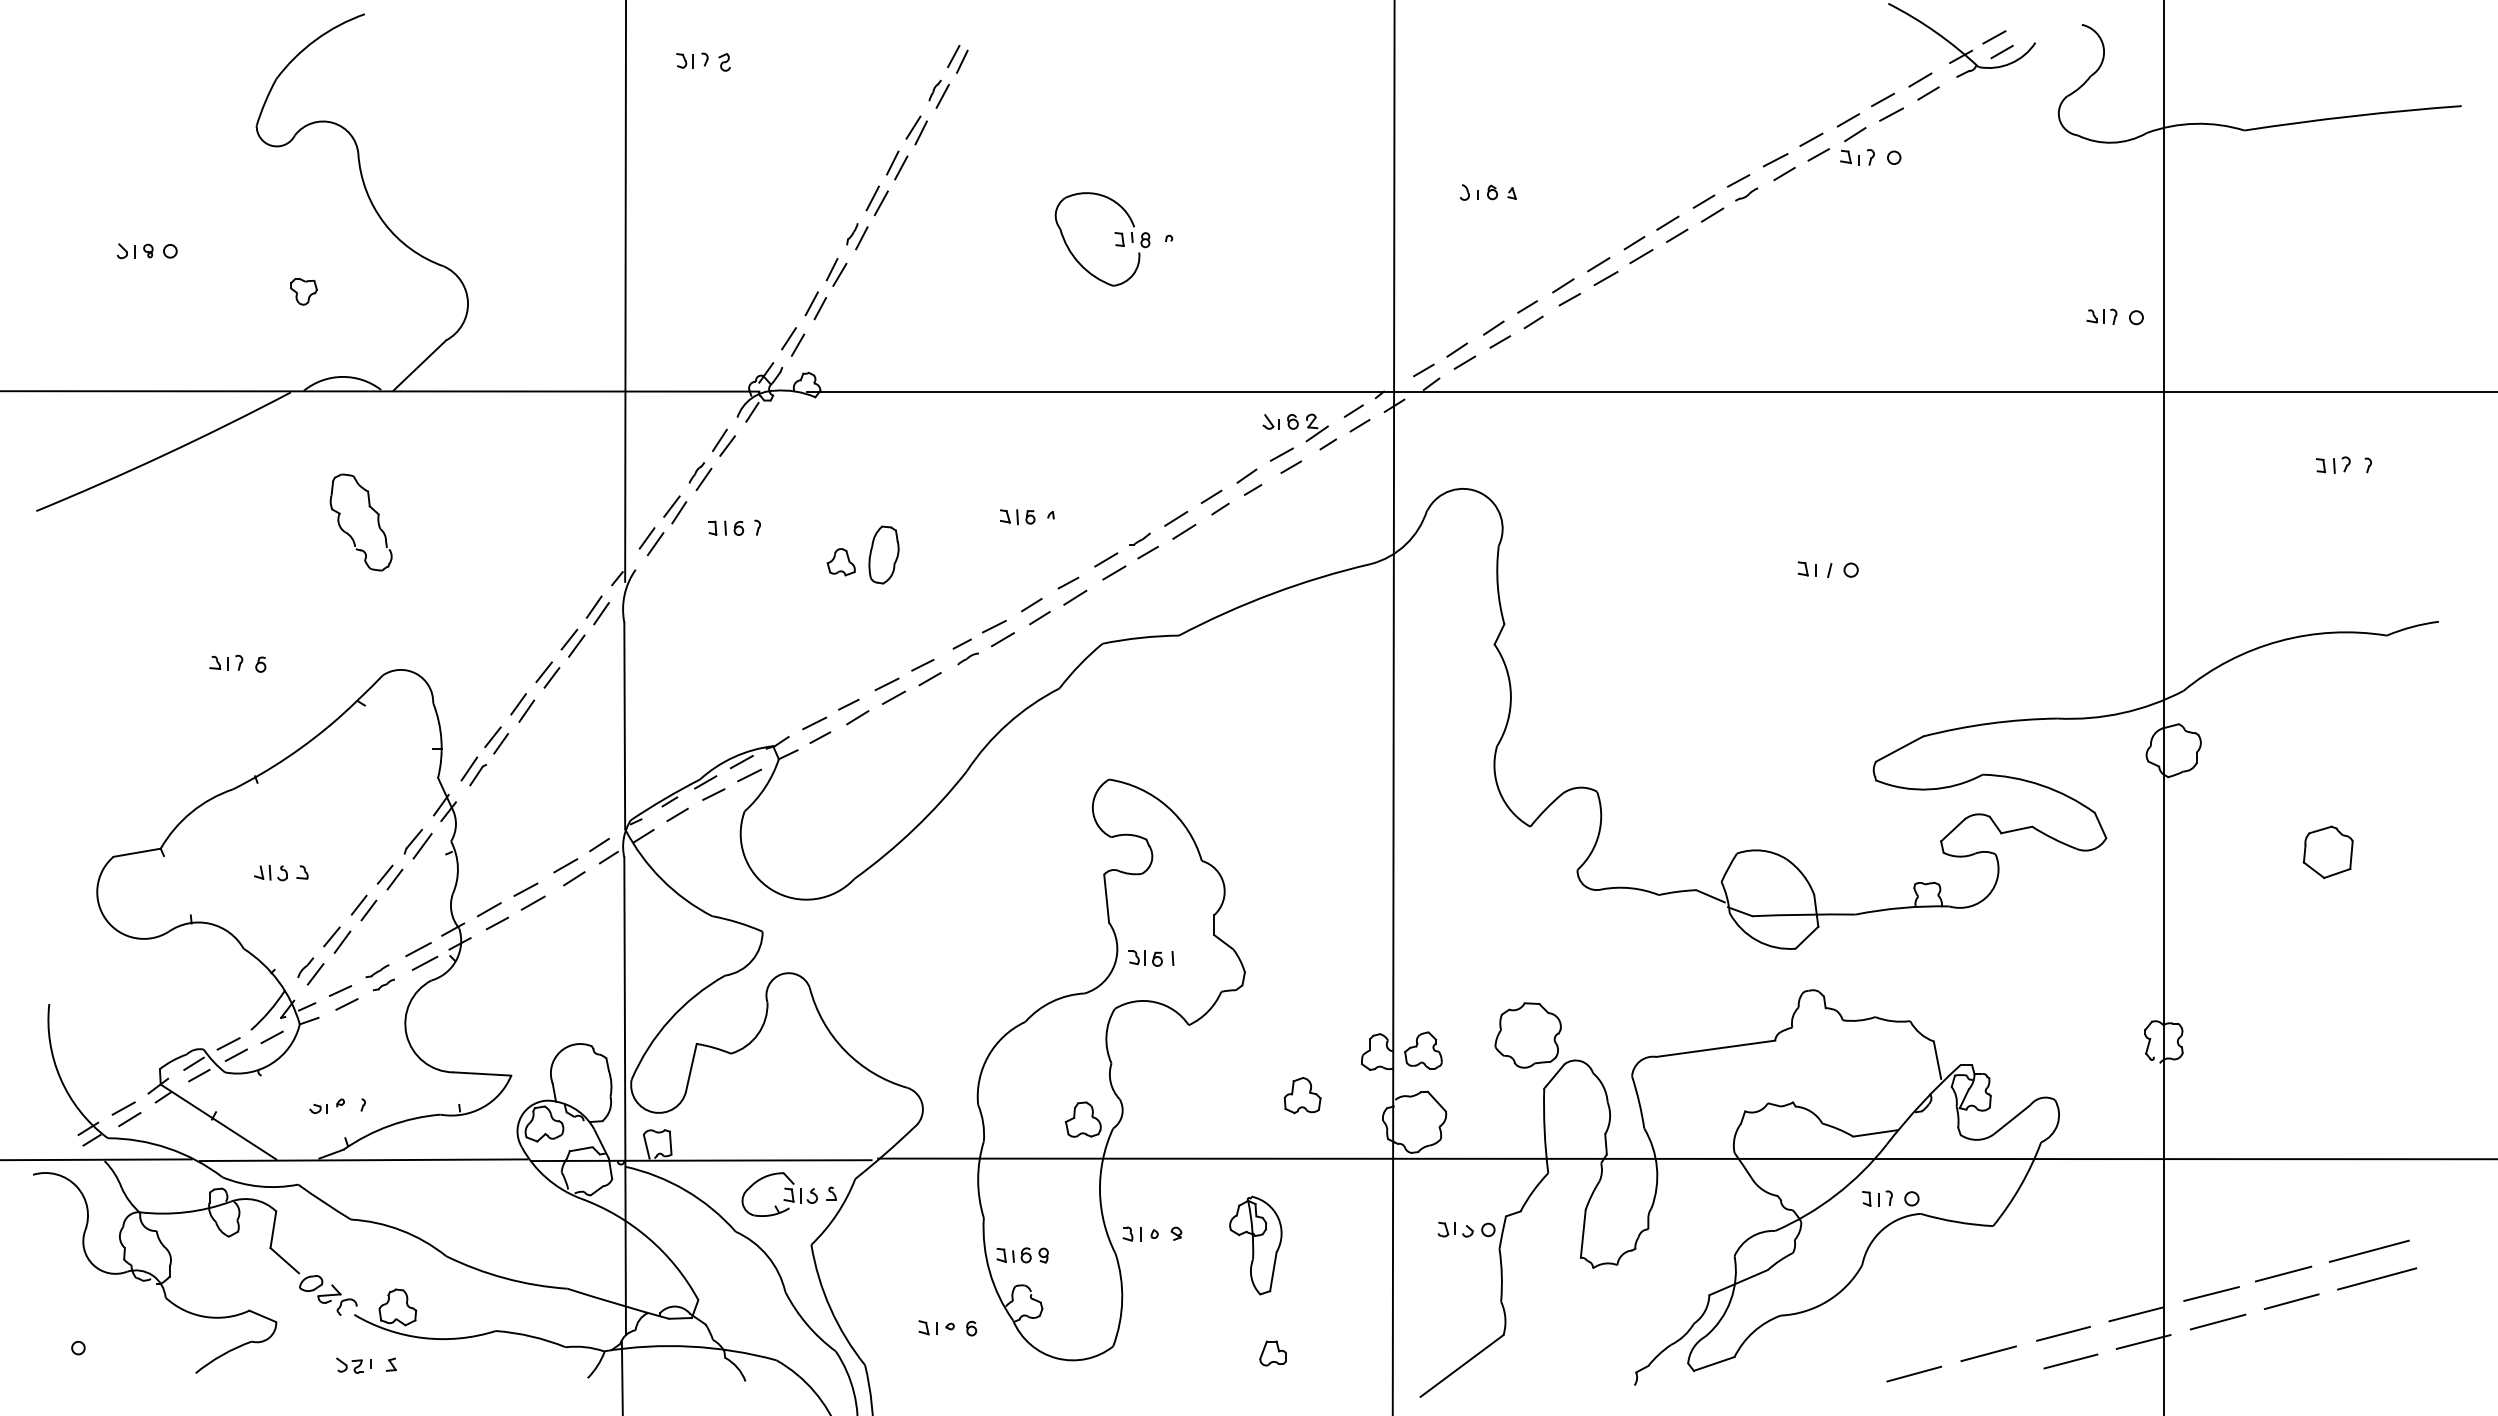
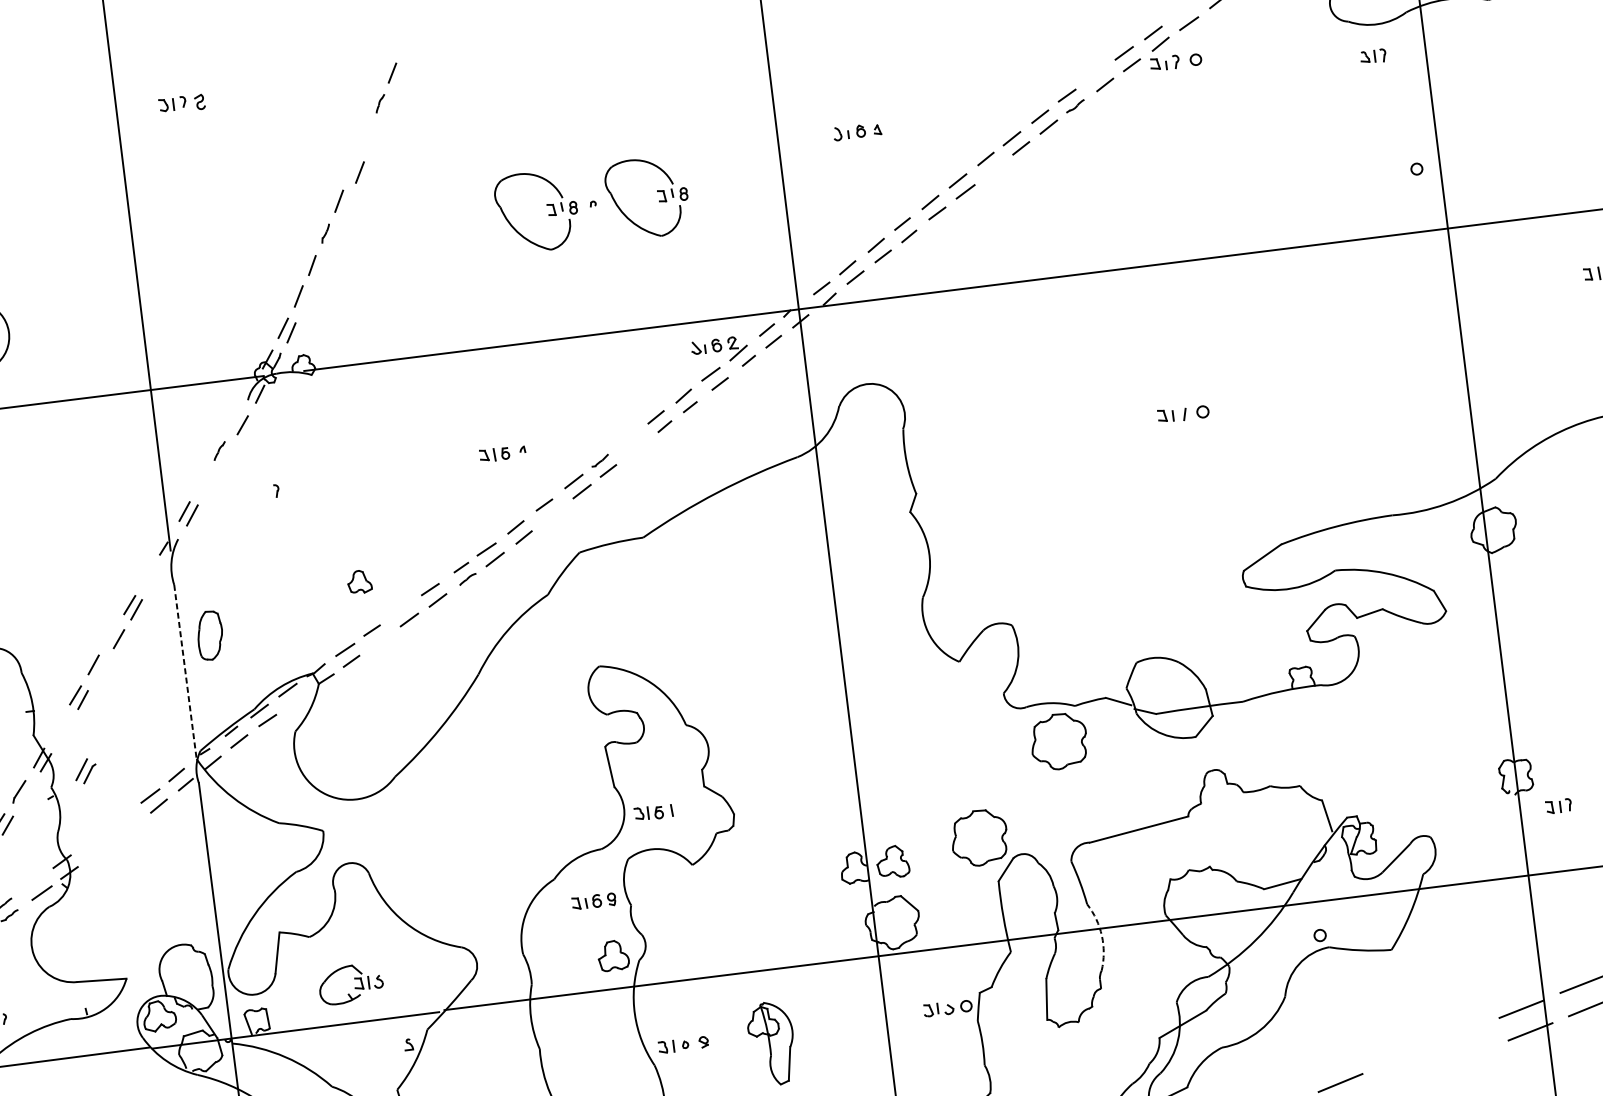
line: (962, 61) -> (400, 76), removed
line: (942, 95) -> (387, 107), removed
line: (1882, 99) -> (1179, 11), removed
line: (913, 127) -> (366, 137), removed
line: (920, 132) -> (372, 140), removed
line: (1775, 160) -> (1096, 74), removed
line: (892, 162) -> (351, 168), removed
line: (880, 203) -> (346, 204), removed
part: (1245, 233) -> (657, 191), added
line: (861, 238) -> (333, 236), removed
line: (1641, 256) -> (993, 169), removed
line: (839, 274) -> (319, 268), removed
line: (820, 308) -> (306, 299), removed
part: (2101, 316) -> (1372, 56), moved
line: (719, 439) -> (235, 420), removed
line: (703, 479) -> (225, 455), removed
line: (671, 506) -> (201, 482), removed
line: (679, 512) -> (209, 486), removed
line: (1176, 518) -> (628, 439), removed
part: (726, 527) -> (250, 494), removed
line: (1184, 531) -> (636, 449), removed
part: (883, 554) -> (209, 635), moved
part: (840, 562) -> (358, 582), moved
line: (1075, 597) -> (551, 516), removed
line: (593, 606) -> (146, 574), removed
line: (601, 613) -> (154, 579), removed
line: (543, 671) -> (111, 634), removed
line: (886, 684) -> (401, 609), removed
line: (526, 710) -> (100, 669), removed
line: (857, 717) -> (380, 640), removed
line: (624, 726) -> (185, 672), solid -> dashed
part: (473, 771) -> (85, 771), moved
line: (749, 775) -> (295, 700), removed
line: (422, 846) -> (27, 794), removed
line: (525, 889) -> (118, 820), removed
line: (532, 902) -> (126, 830), removed
line: (488, 909) -> (89, 841), removed
line: (497, 923) -> (98, 851), removed
part: (1634, 934) -> (1058, 741), added
line: (418, 949) -> (35, 882), removed
part: (1302, 1095) -> (795, 912), removed
arc: (1656, 1167) -> (1101, 935), solid -> dashed
part: (1877, 1198) -> (1558, 806), moved
part: (783, 1199) -> (354, 987), moved
part: (1022, 1255) -> (593, 901), moved
line: (2063, 1333) -> (1462, 1033), removed
line: (1988, 1353) -> (1400, 1057), removed
line: (2070, 1361) -> (1470, 1055), removed

